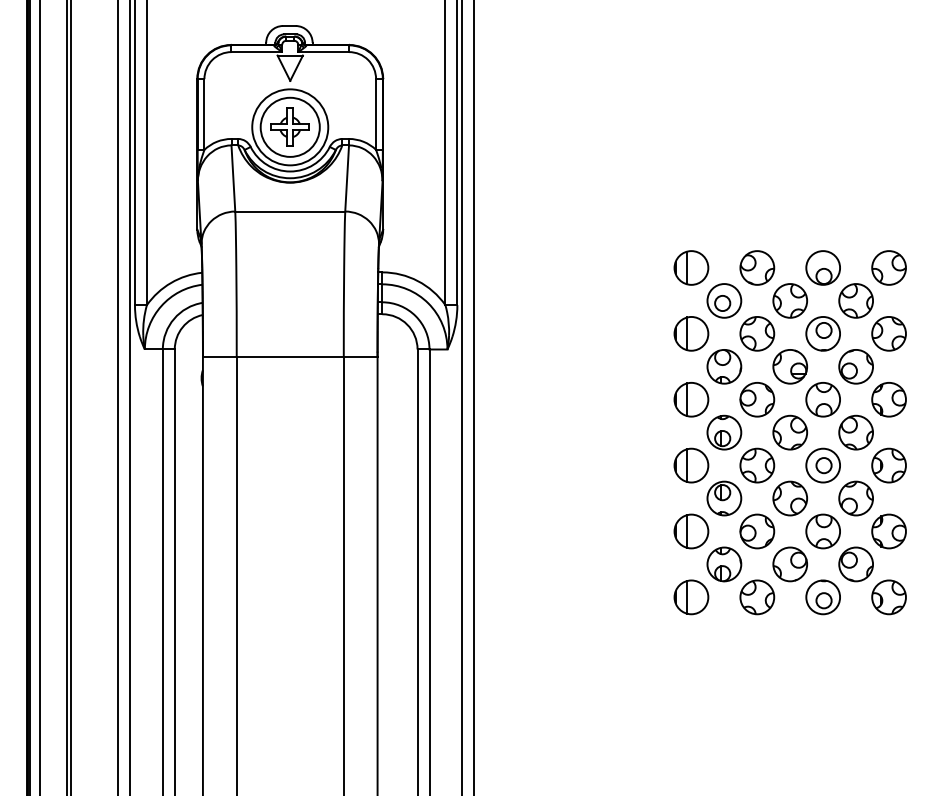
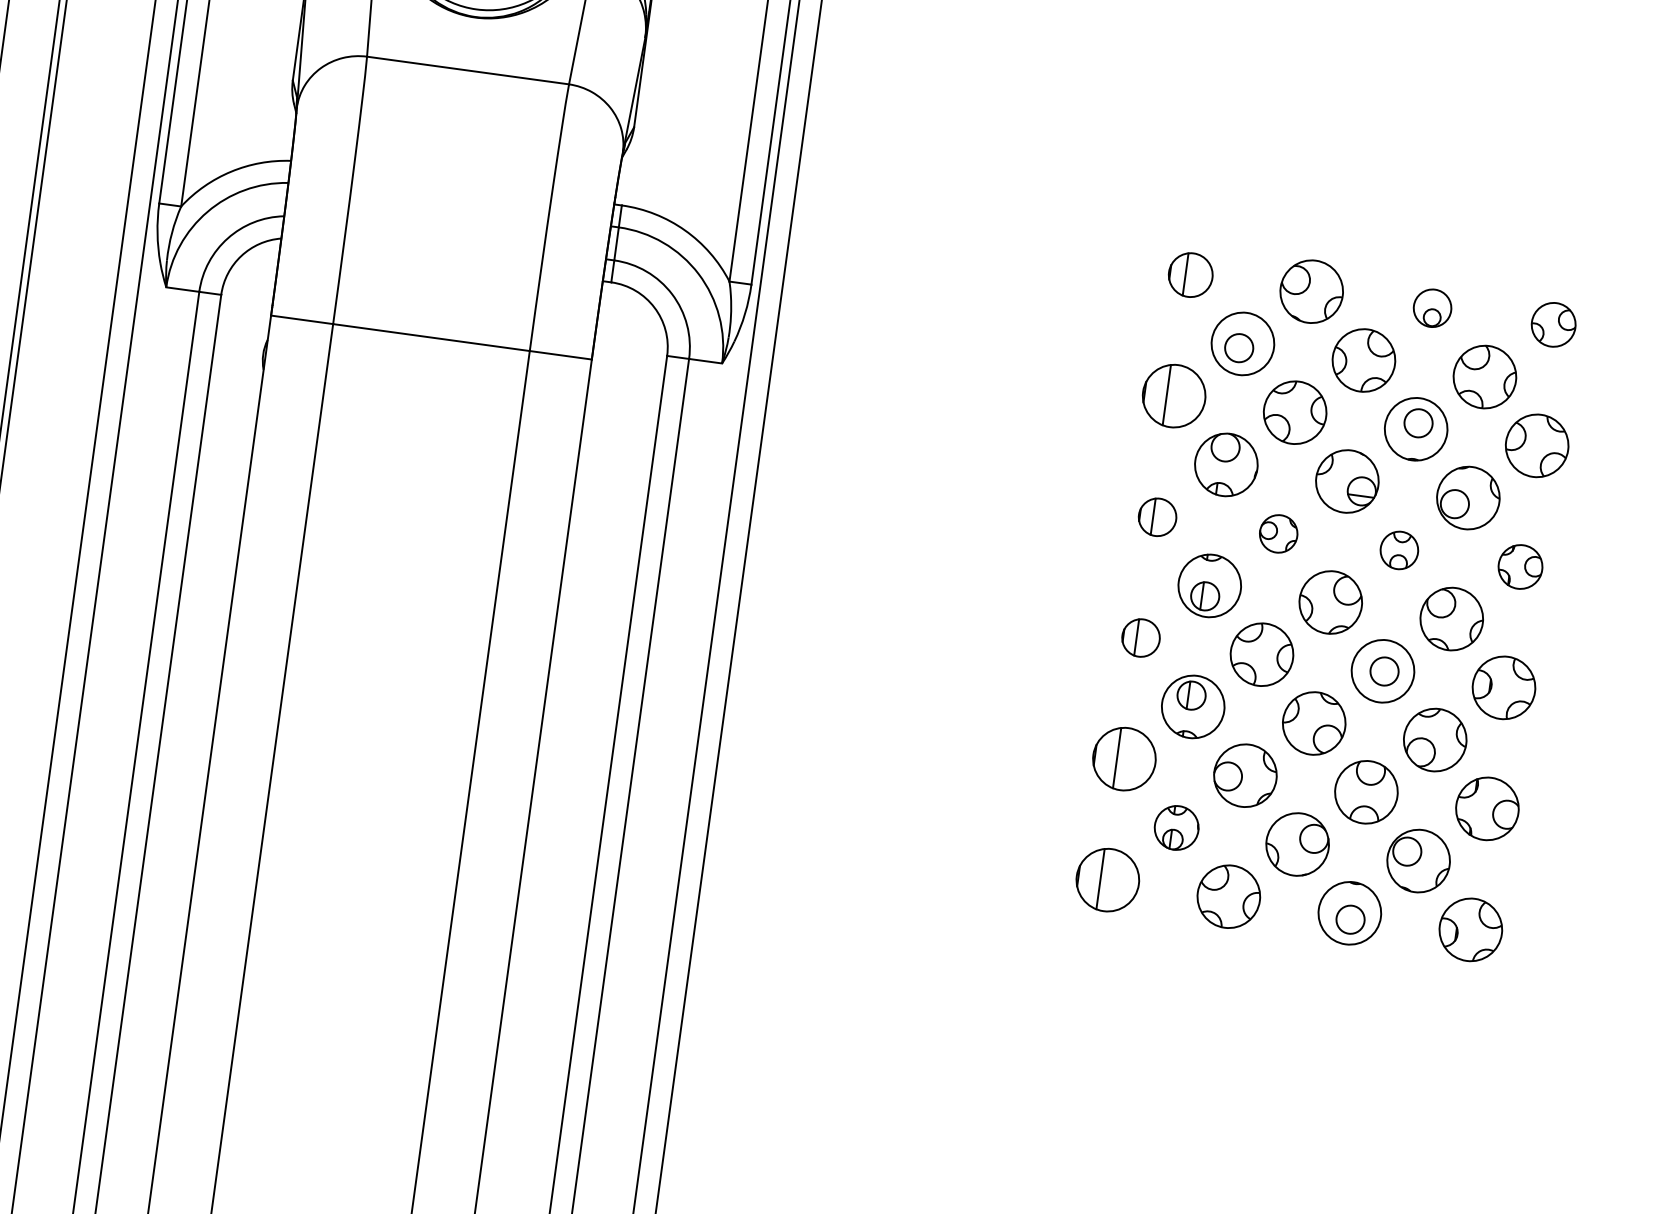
part: (691, 267) -> (1190, 274), size x0.7
part: (822, 267) -> (1431, 307), size x0.6
part: (888, 267) -> (1552, 323), size x0.7
part: (691, 399) -> (1157, 516), size x0.6
part: (757, 399) -> (1278, 533), size x0.6
part: (822, 399) -> (1398, 549), size x0.6
part: (888, 399) -> (1519, 566), size x0.7
part: (691, 465) -> (1141, 637), size x0.6
part: (724, 564) -> (1176, 828), size x0.7

